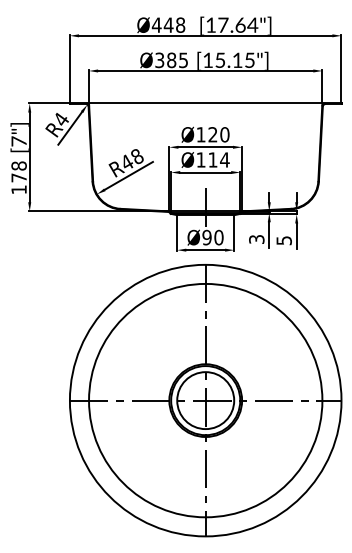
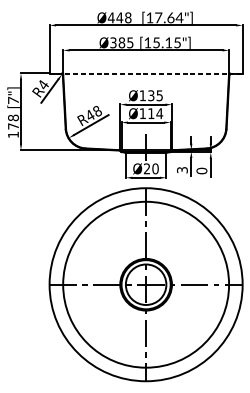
line: (205, 103) -> (145, 73), solid -> dashed
text: (218, 134) -> (155, 95), Ø120 -> Ø135
text: (206, 237) -> (146, 168), Ø90 -> Ø20
text: (283, 240) -> (201, 170), 5 -> 0

